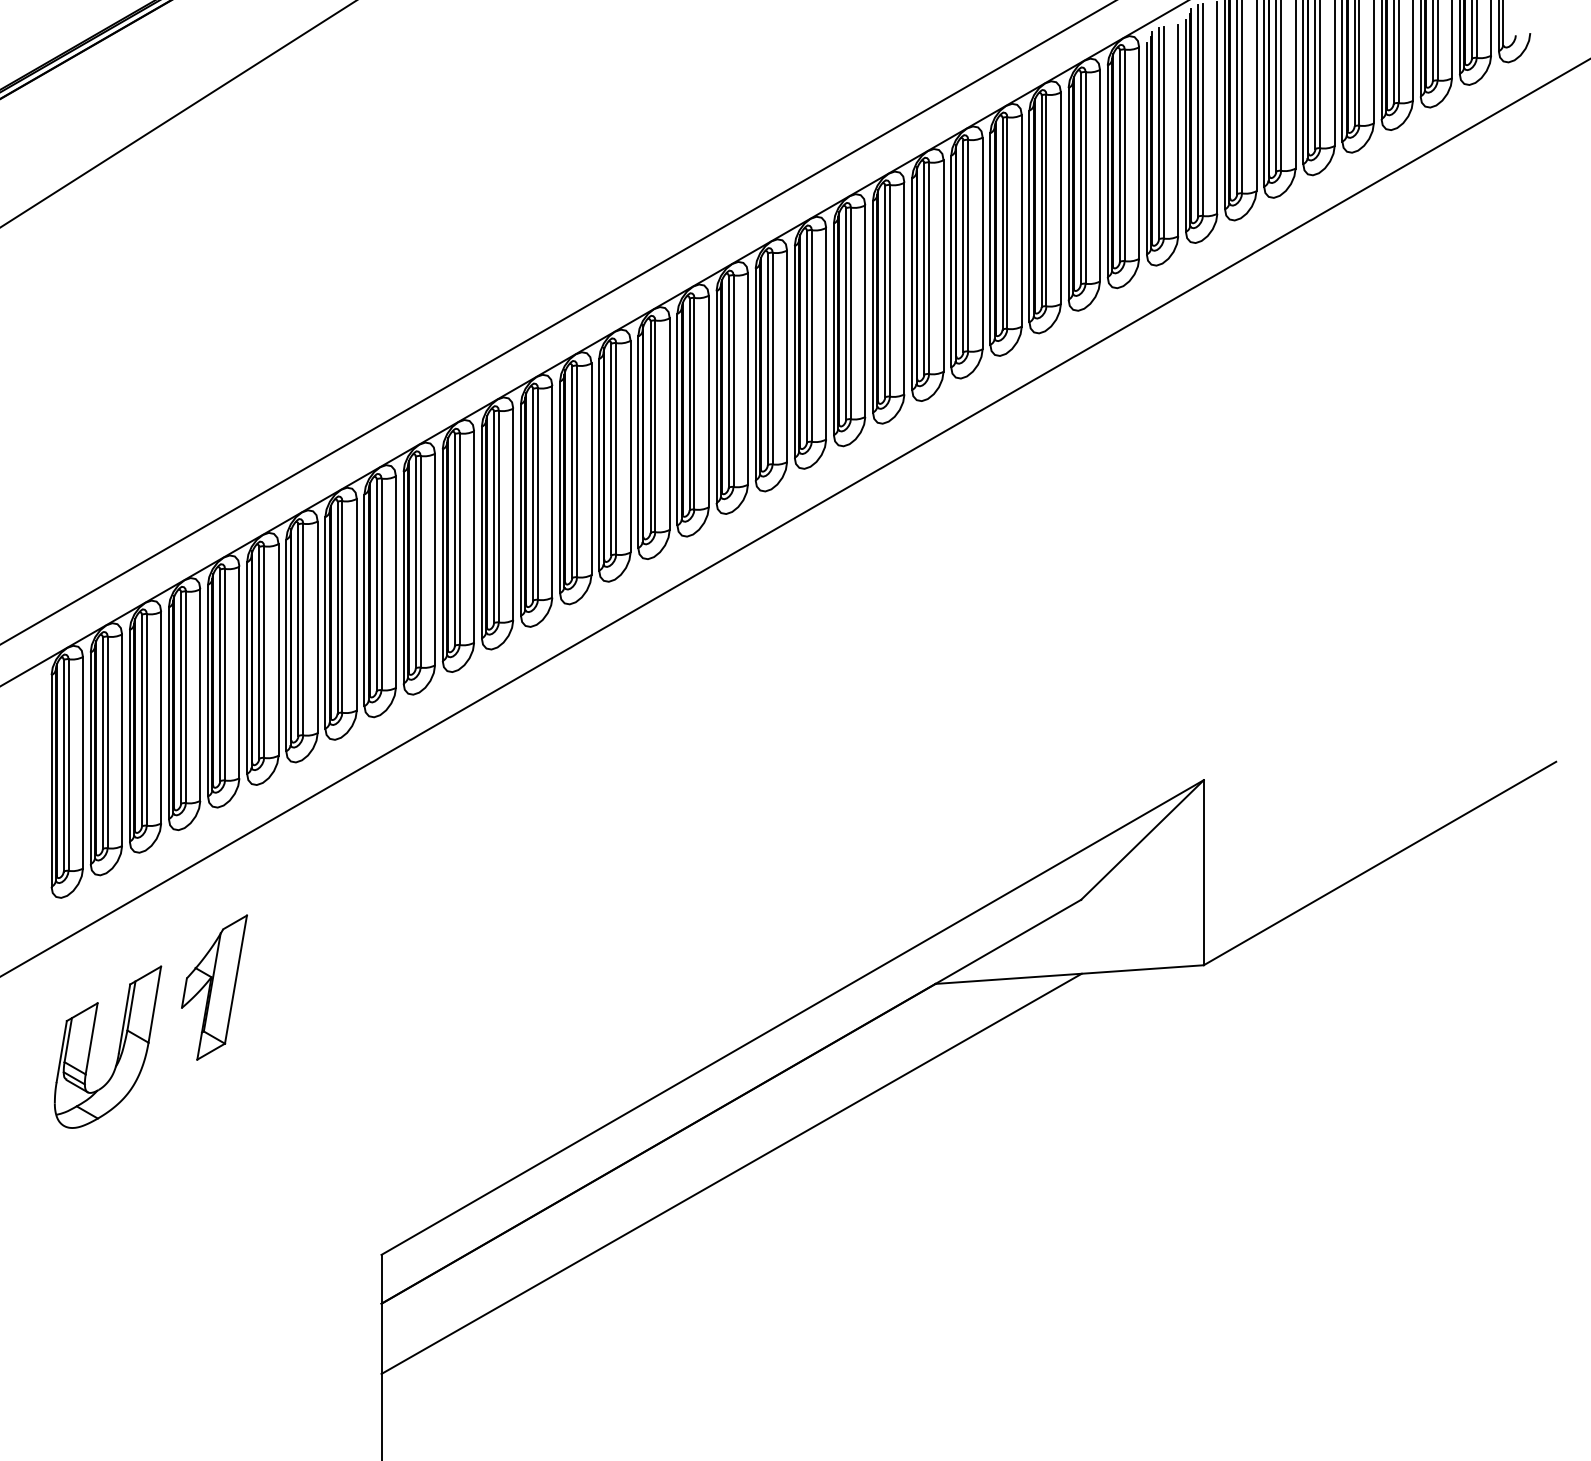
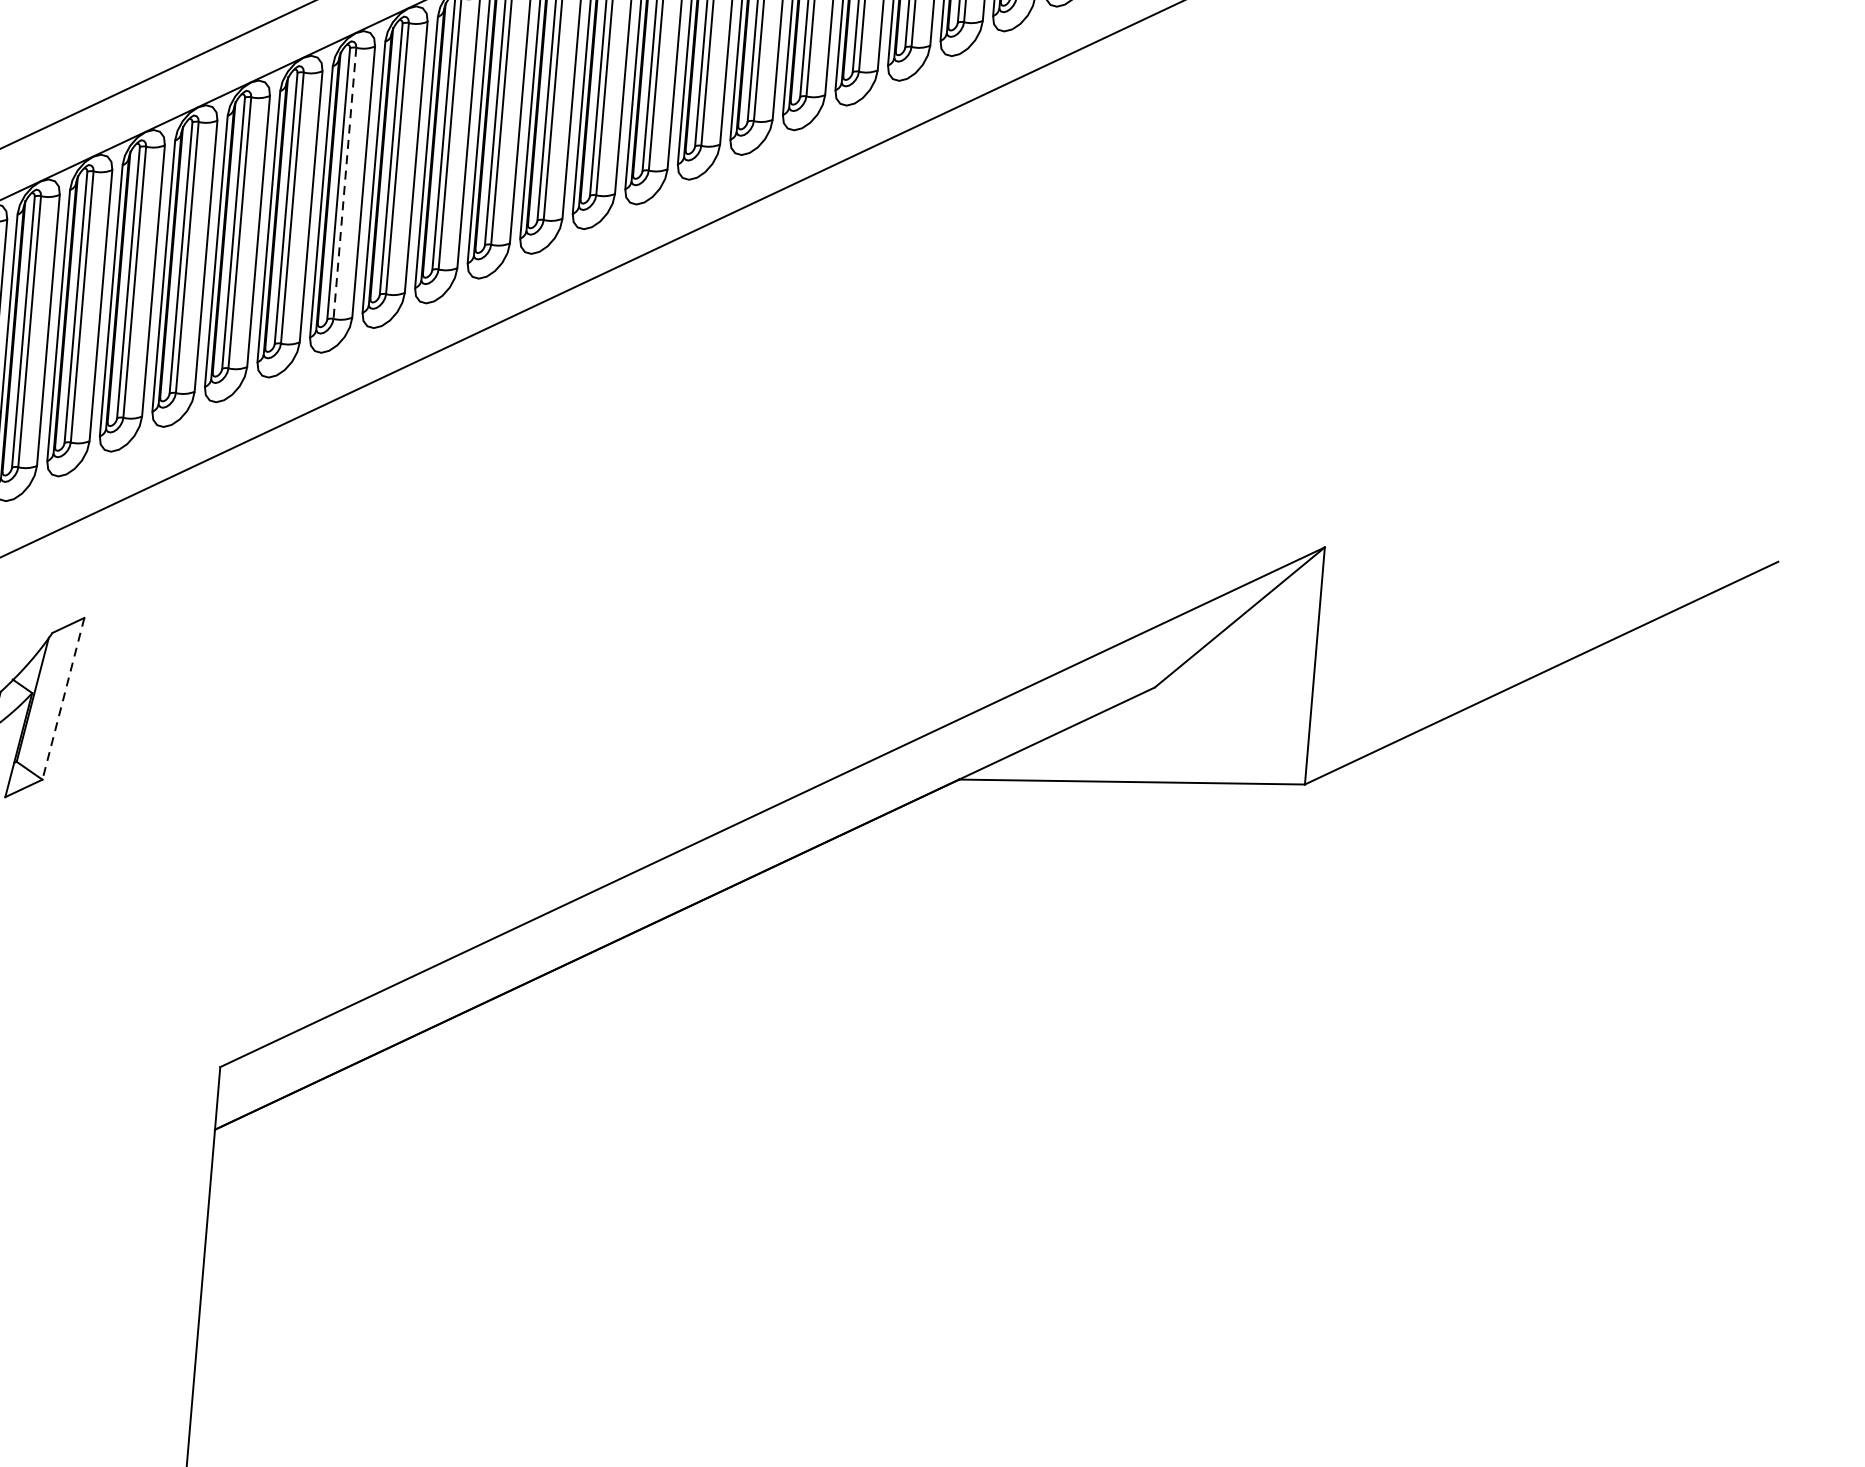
line: (420, 561) -> (344, 182), solid -> dashed
line: (235, 979) -> (62, 698), solid -> dashed
line: (731, 1173) -> (677, 1000), removed

